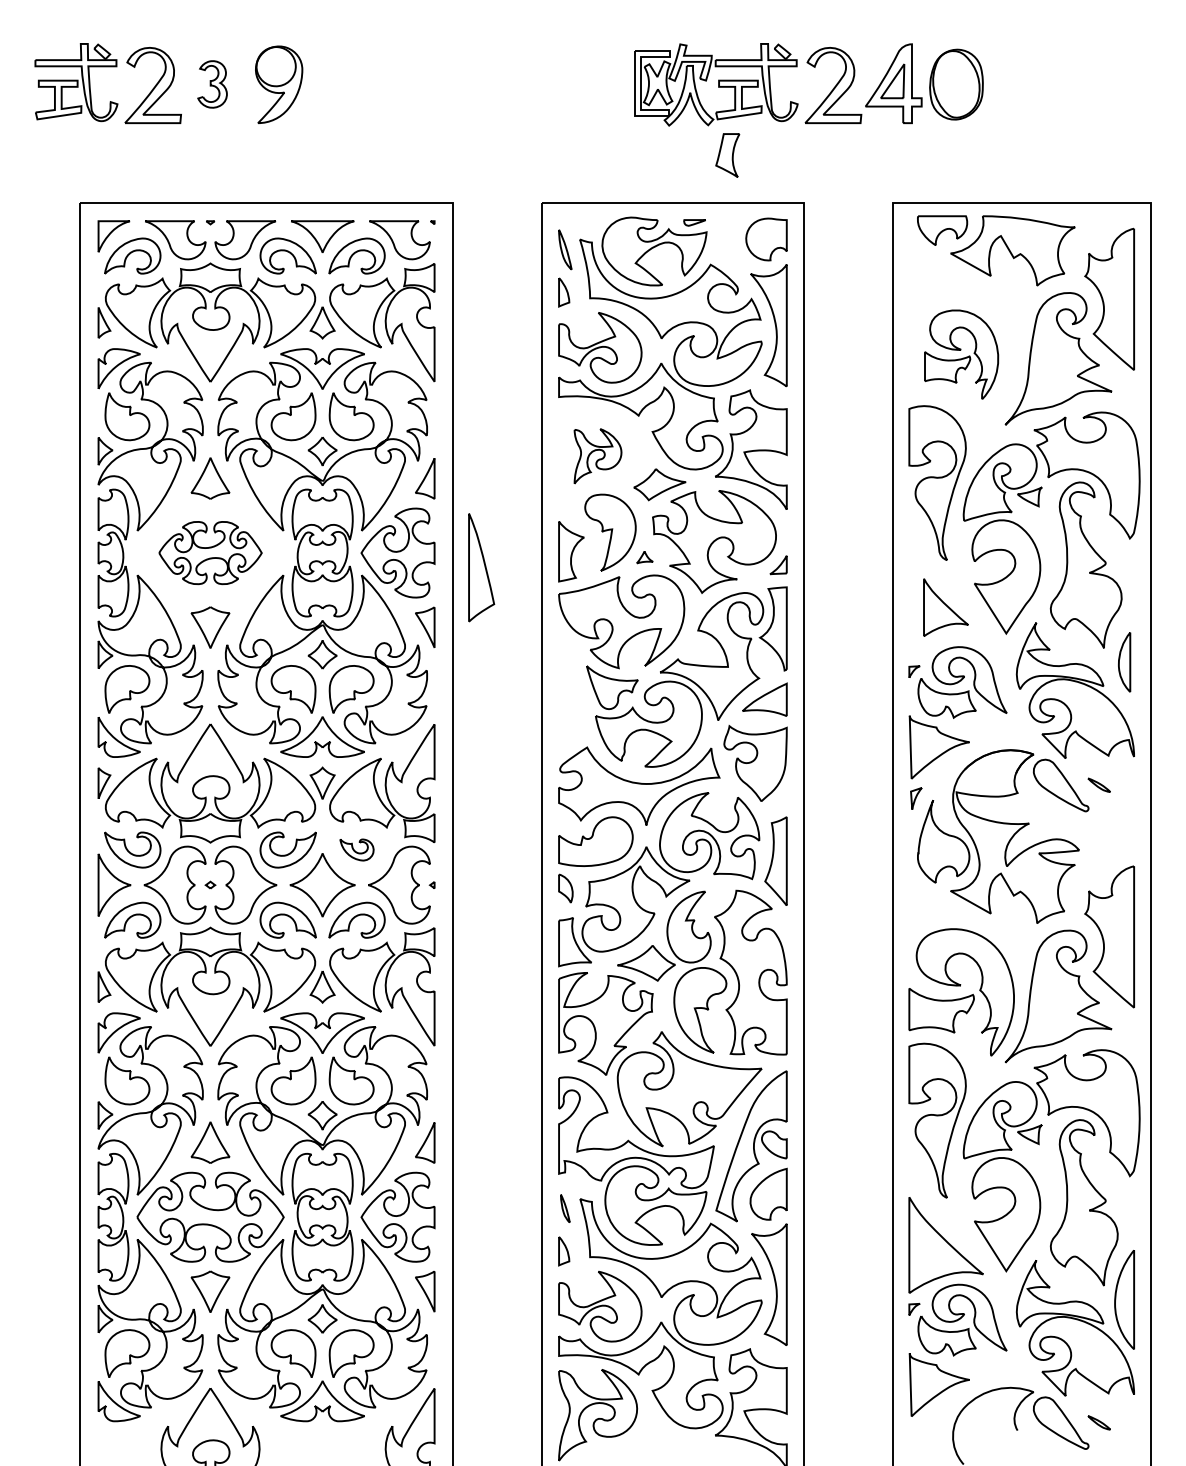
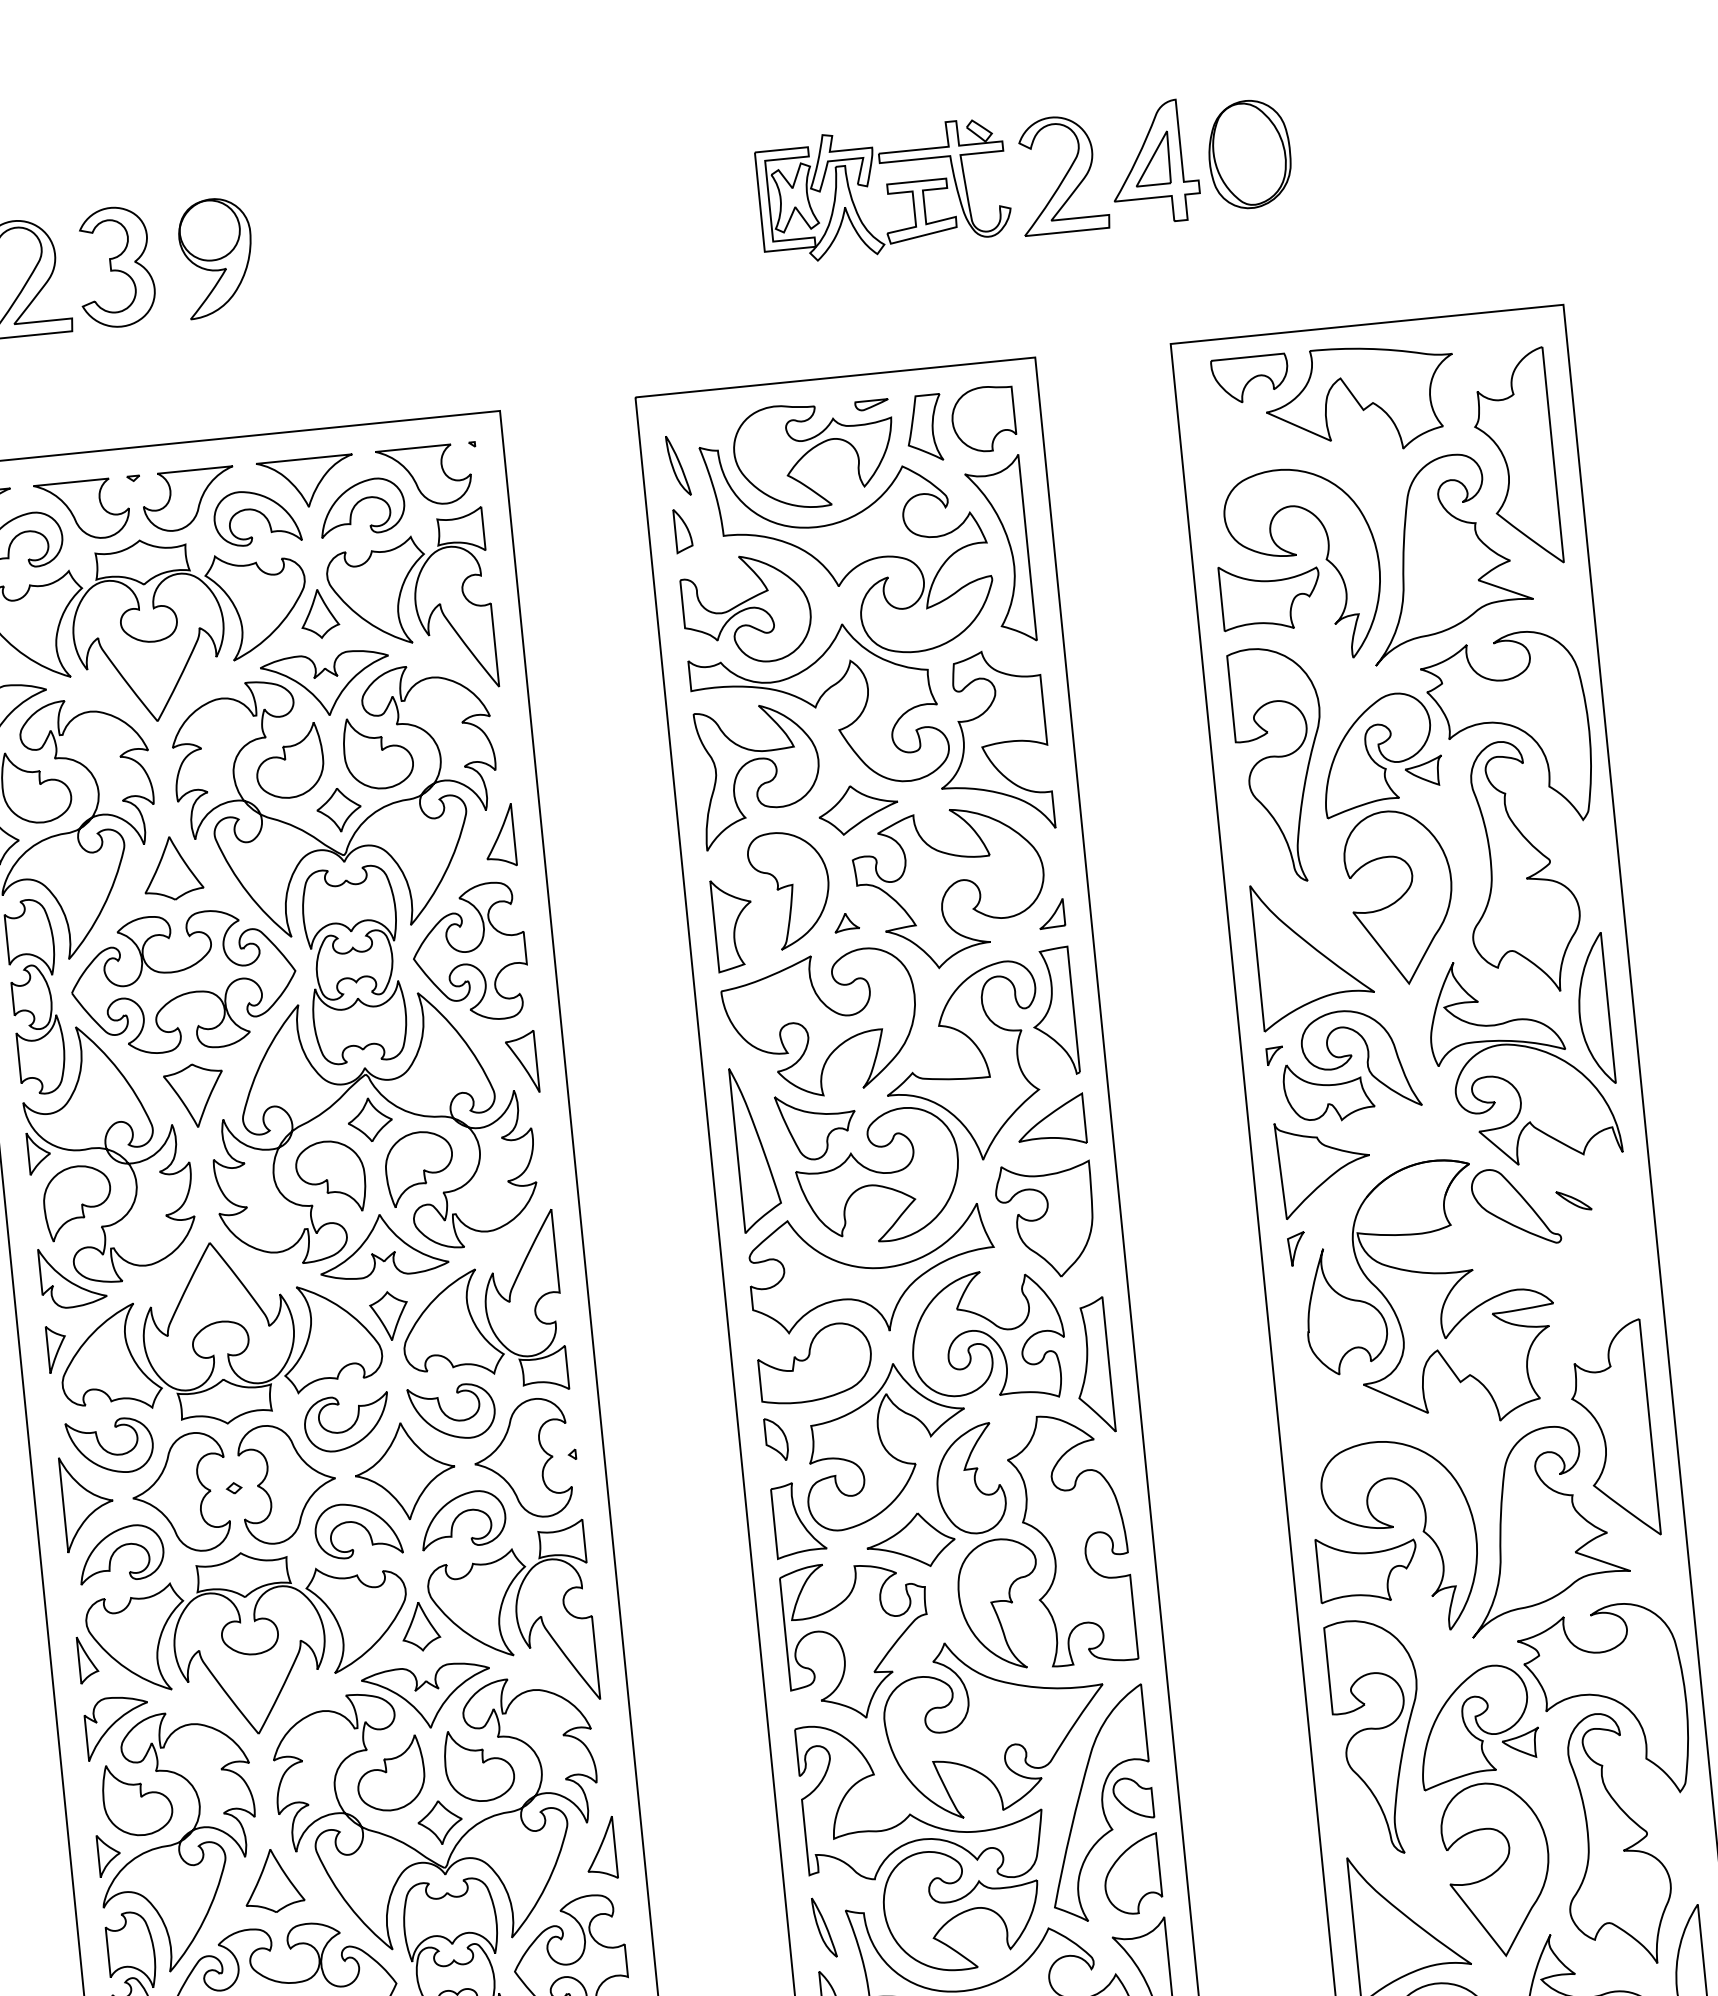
part: (212, 84) -> (115, 267), size x1.67
part: (727, 155) -> (924, 428), moved
part: (961, 354) -> (1298, 565), size x1.43
part: (597, 456) -> (758, 775), size x1.67
part: (210, 552) -> (183, 981), size x1.43
part: (481, 567) -> (756, 1148), moved
part: (945, 607) -> (1312, 953), size x1.67
part: (1124, 662) -> (1593, 1009), size x1.67
part: (356, 849) -> (451, 1411), size x1.67
part: (565, 1208) -> (824, 1927), size x1.43

